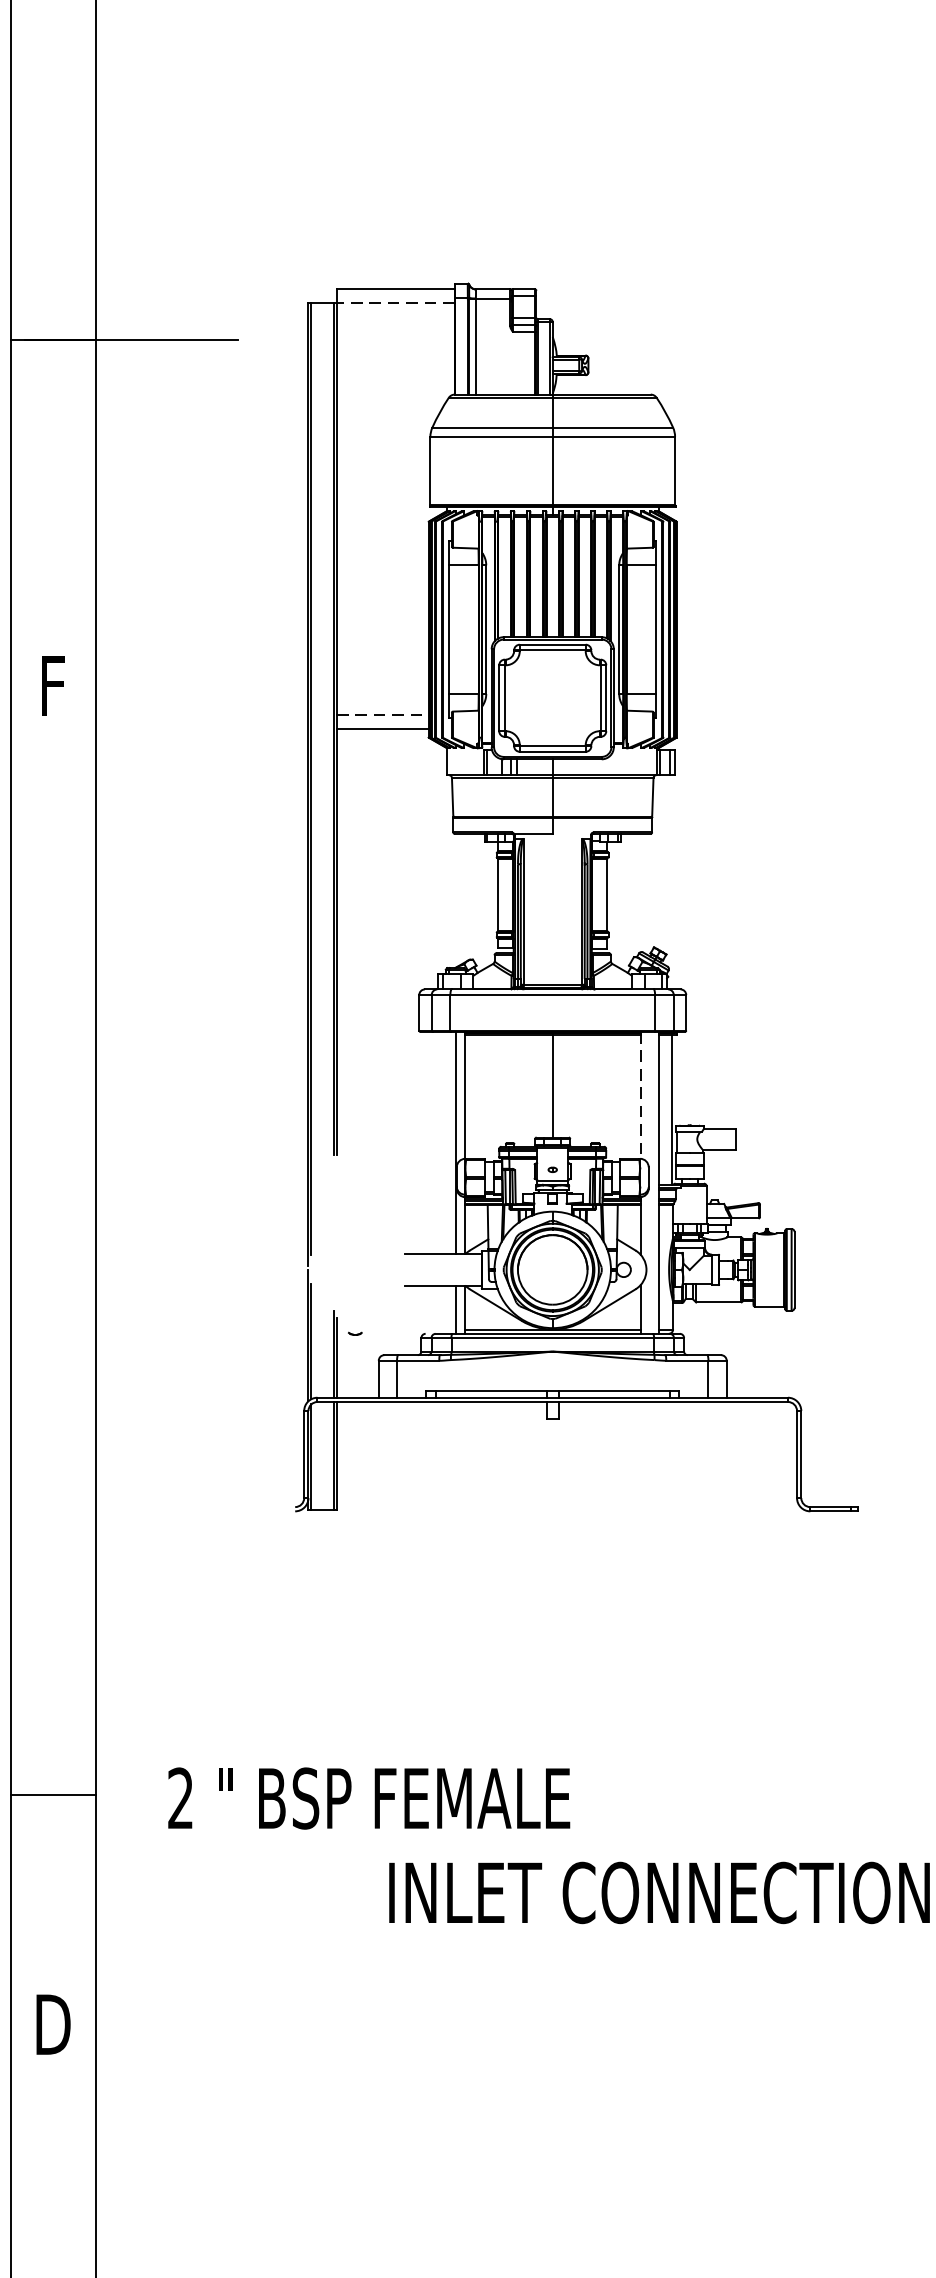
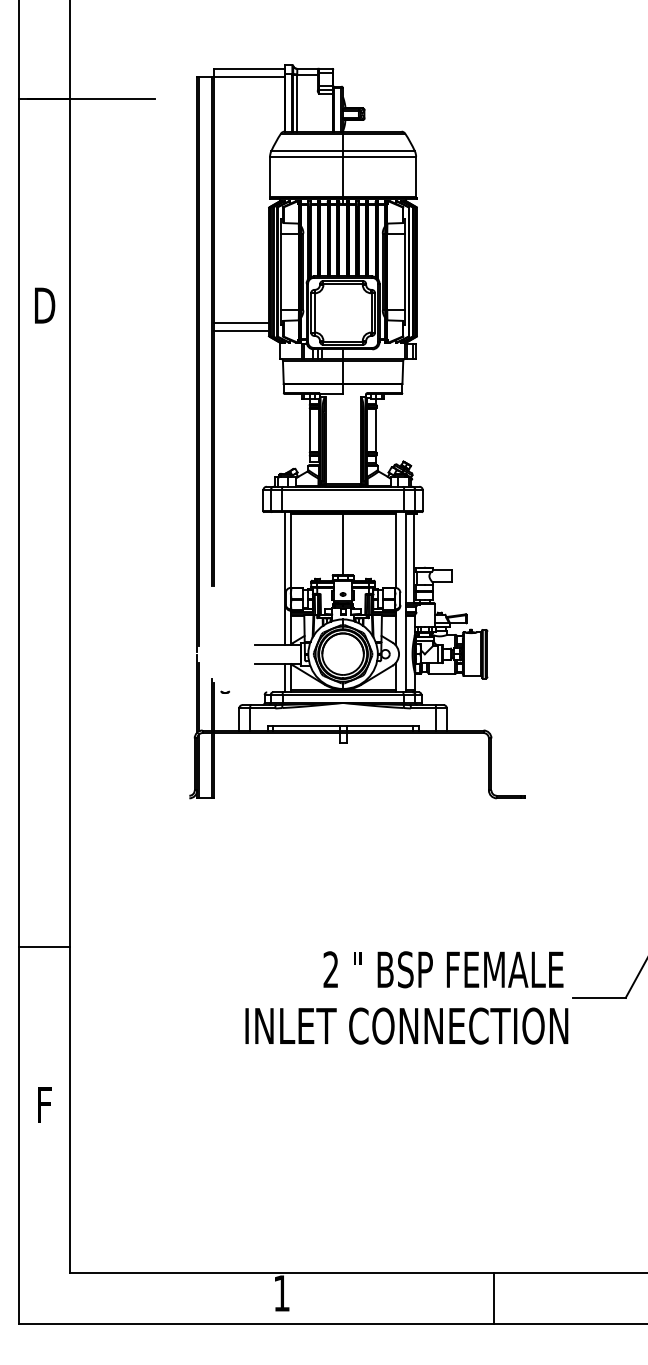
line: (394, 303) -> (248, 77), dashed -> solid
text: (54, 685) -> (45, 305), F -> D
line: (384, 714) -> (242, 322), dashed -> solid
line: (640, 1096) -> (395, 550), dashed -> solid
line: (52, 1794) -> (44, 946), moved
text: (369, 1798) -> (443, 969), moved
text: (54, 2024) -> (45, 1104), D -> F

